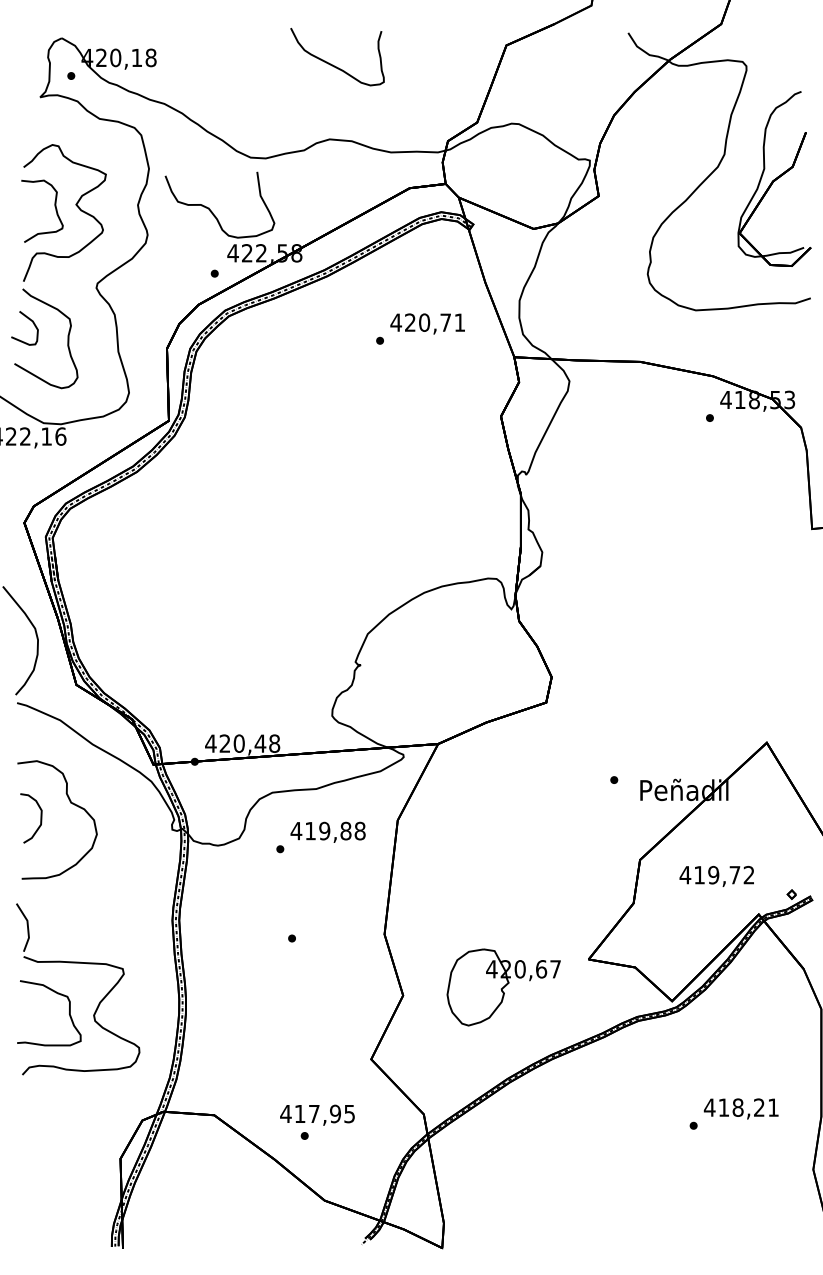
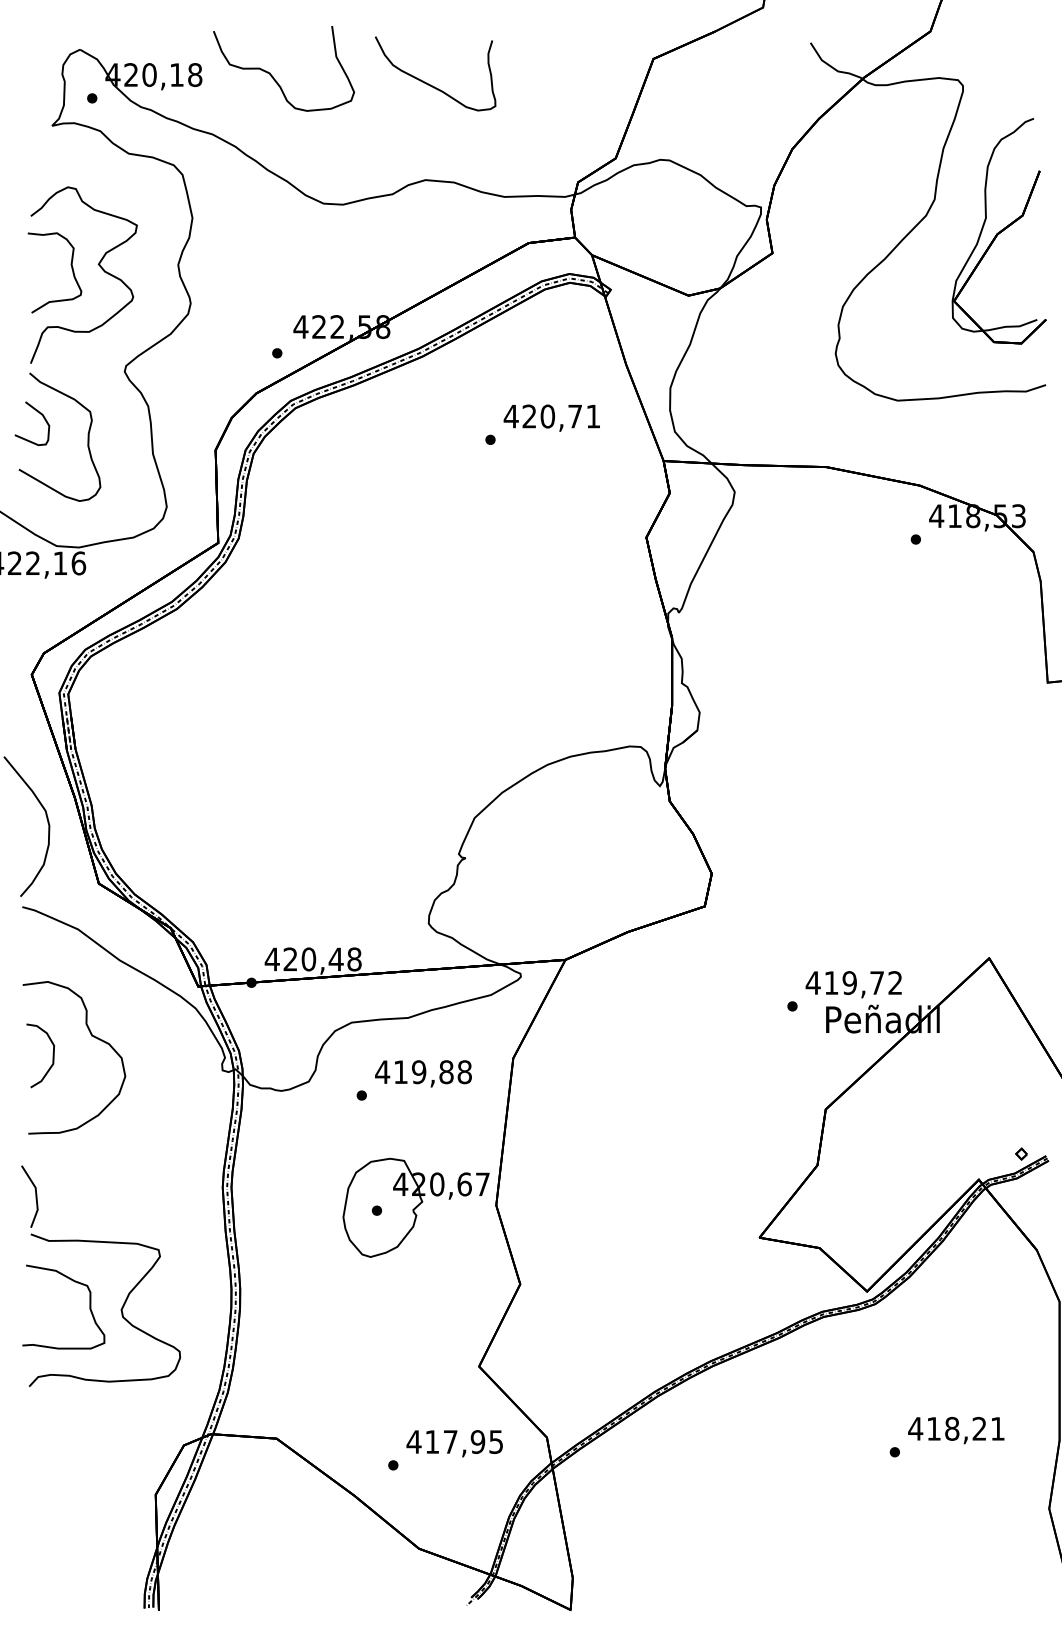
curve: (211, 211) -> (273, 76), moved
text: (716, 876) -> (853, 984), moved
part: (503, 987) -> (415, 1207), moved
text: (317, 1115) -> (454, 1443), moved

